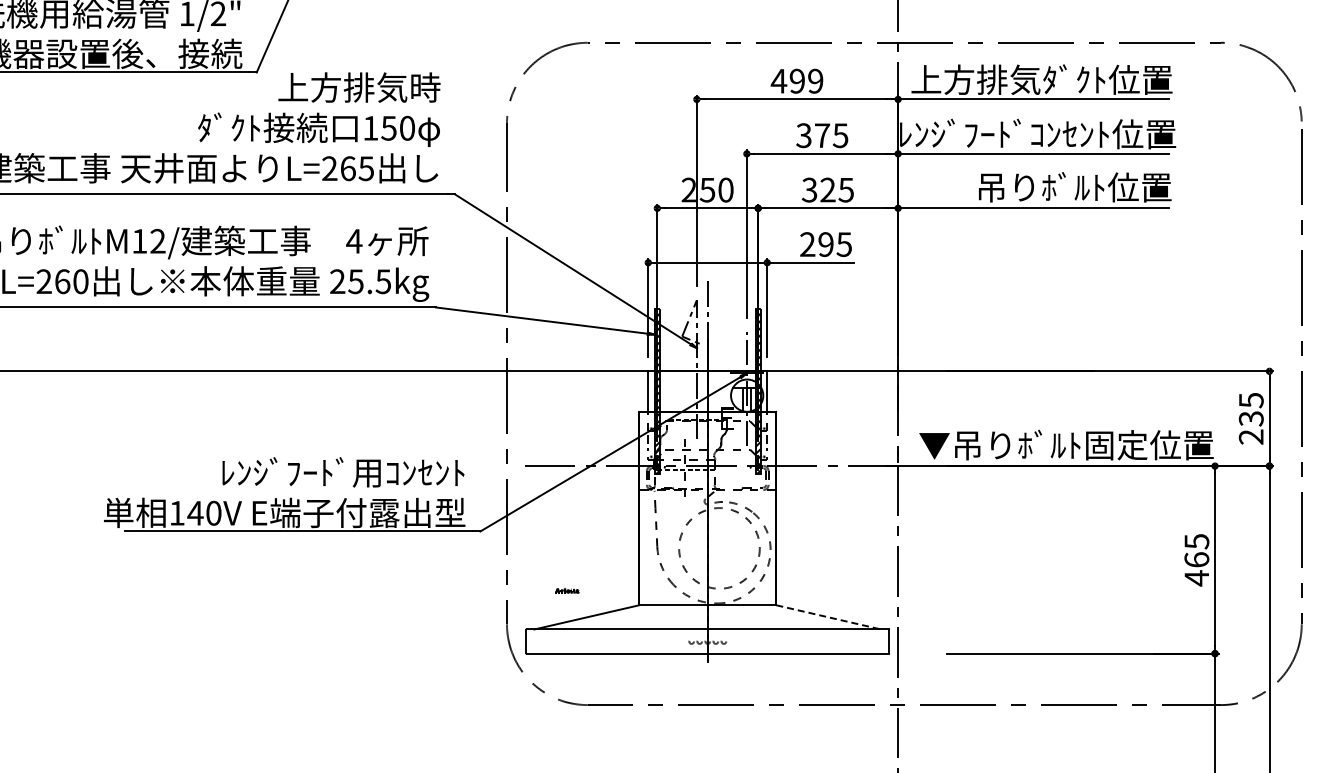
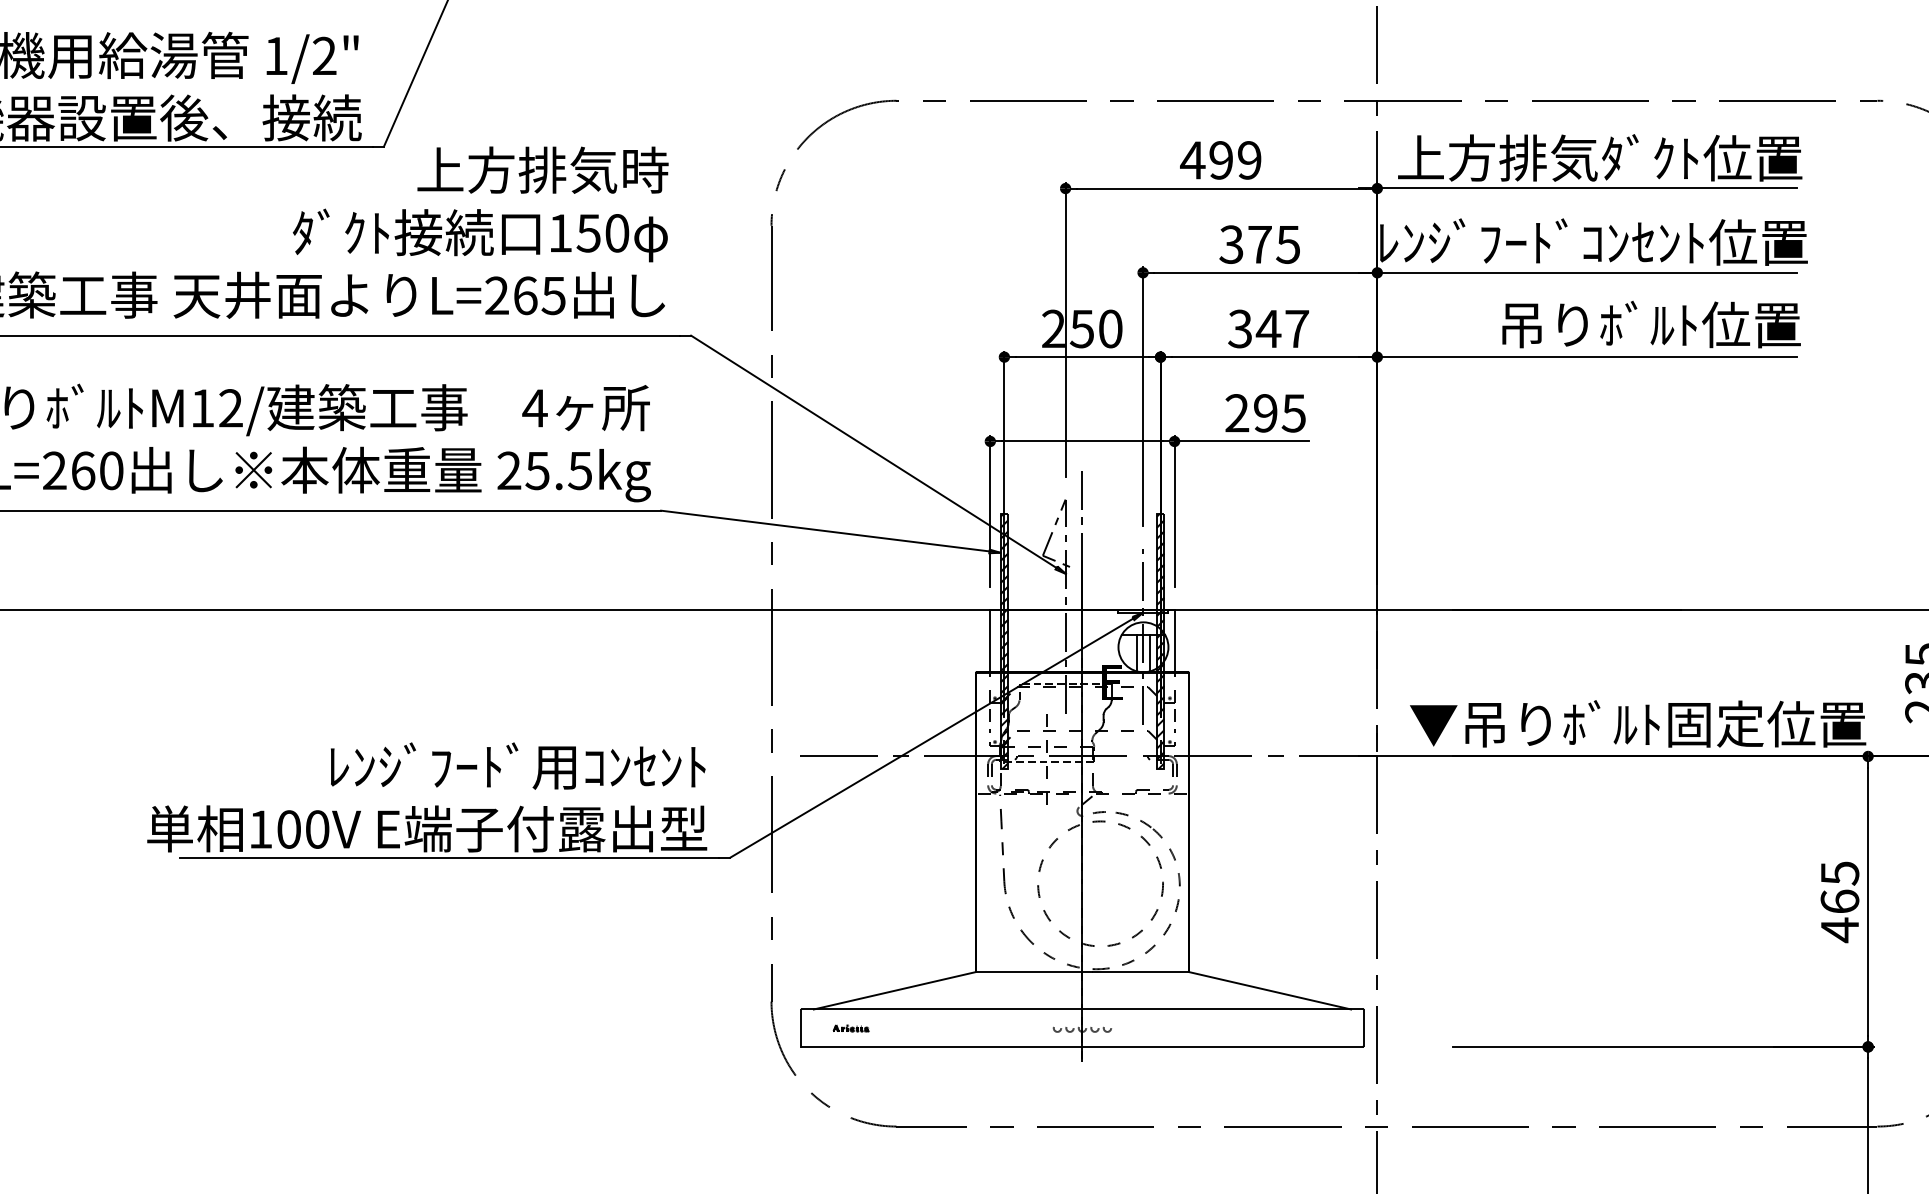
text: (836, 189) -> (1281, 328), 325 -> 347
text: (195, 512) -> (289, 828), 140V -> 100V
part: (567, 590) -> (851, 1028), moved
line: (828, 617) -> (1269, 990), dashed -> solid

